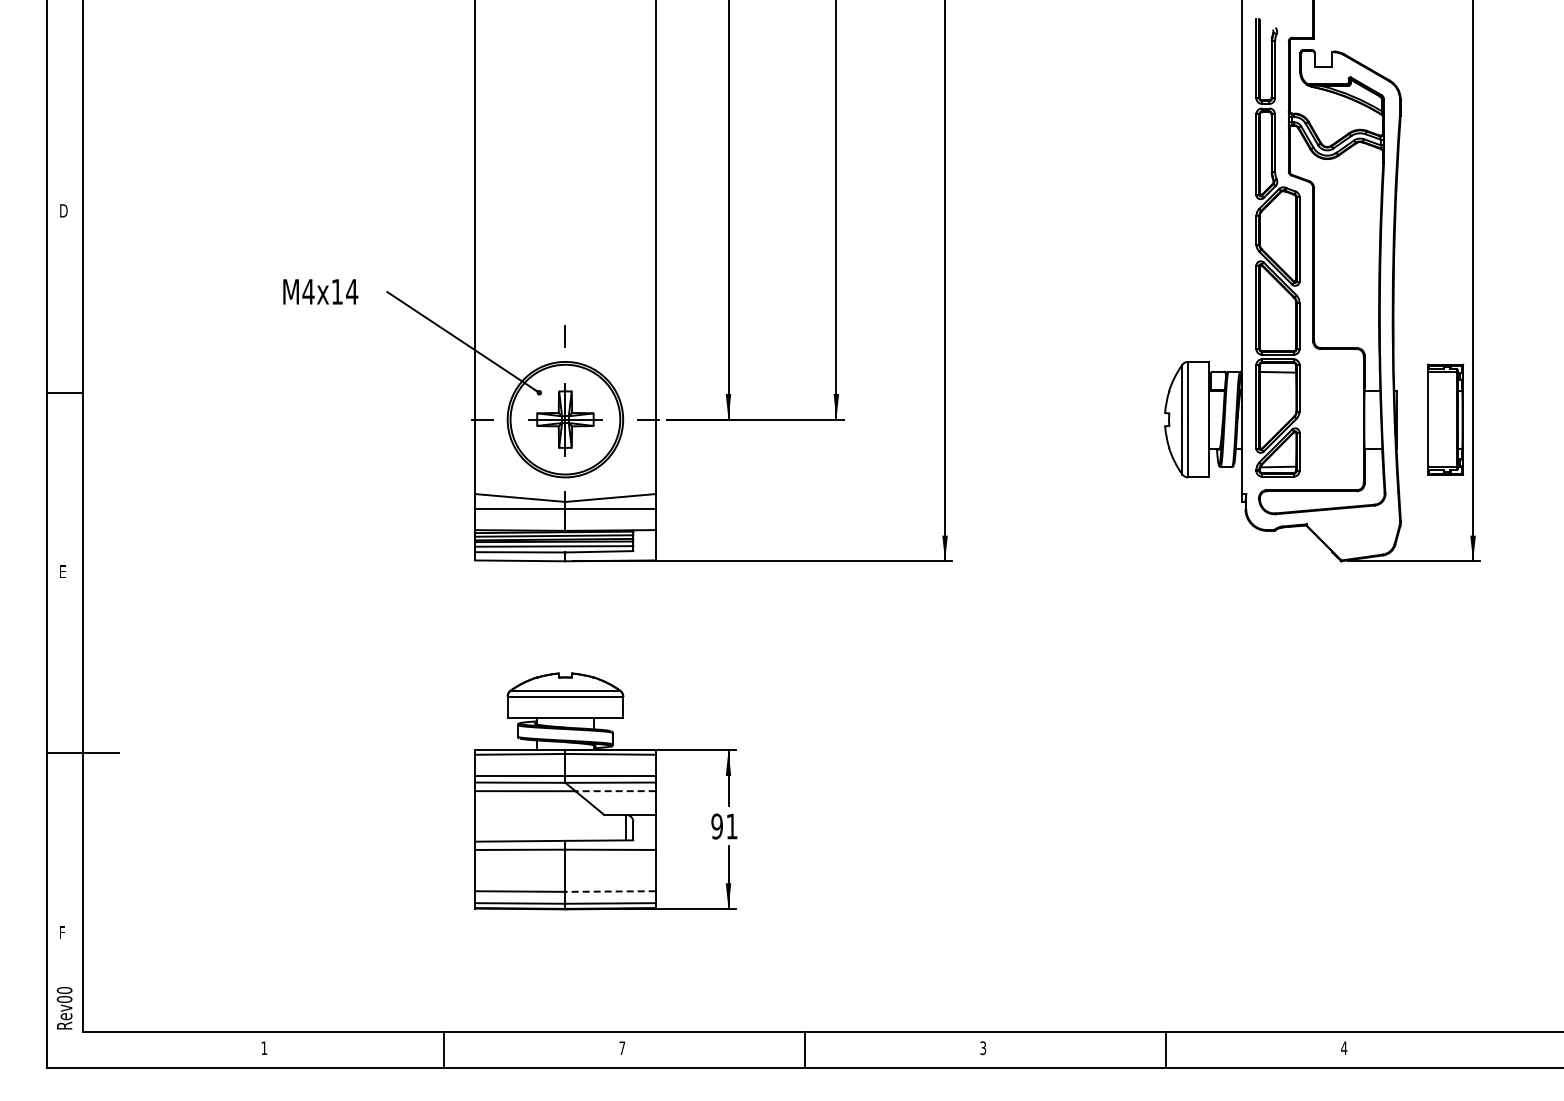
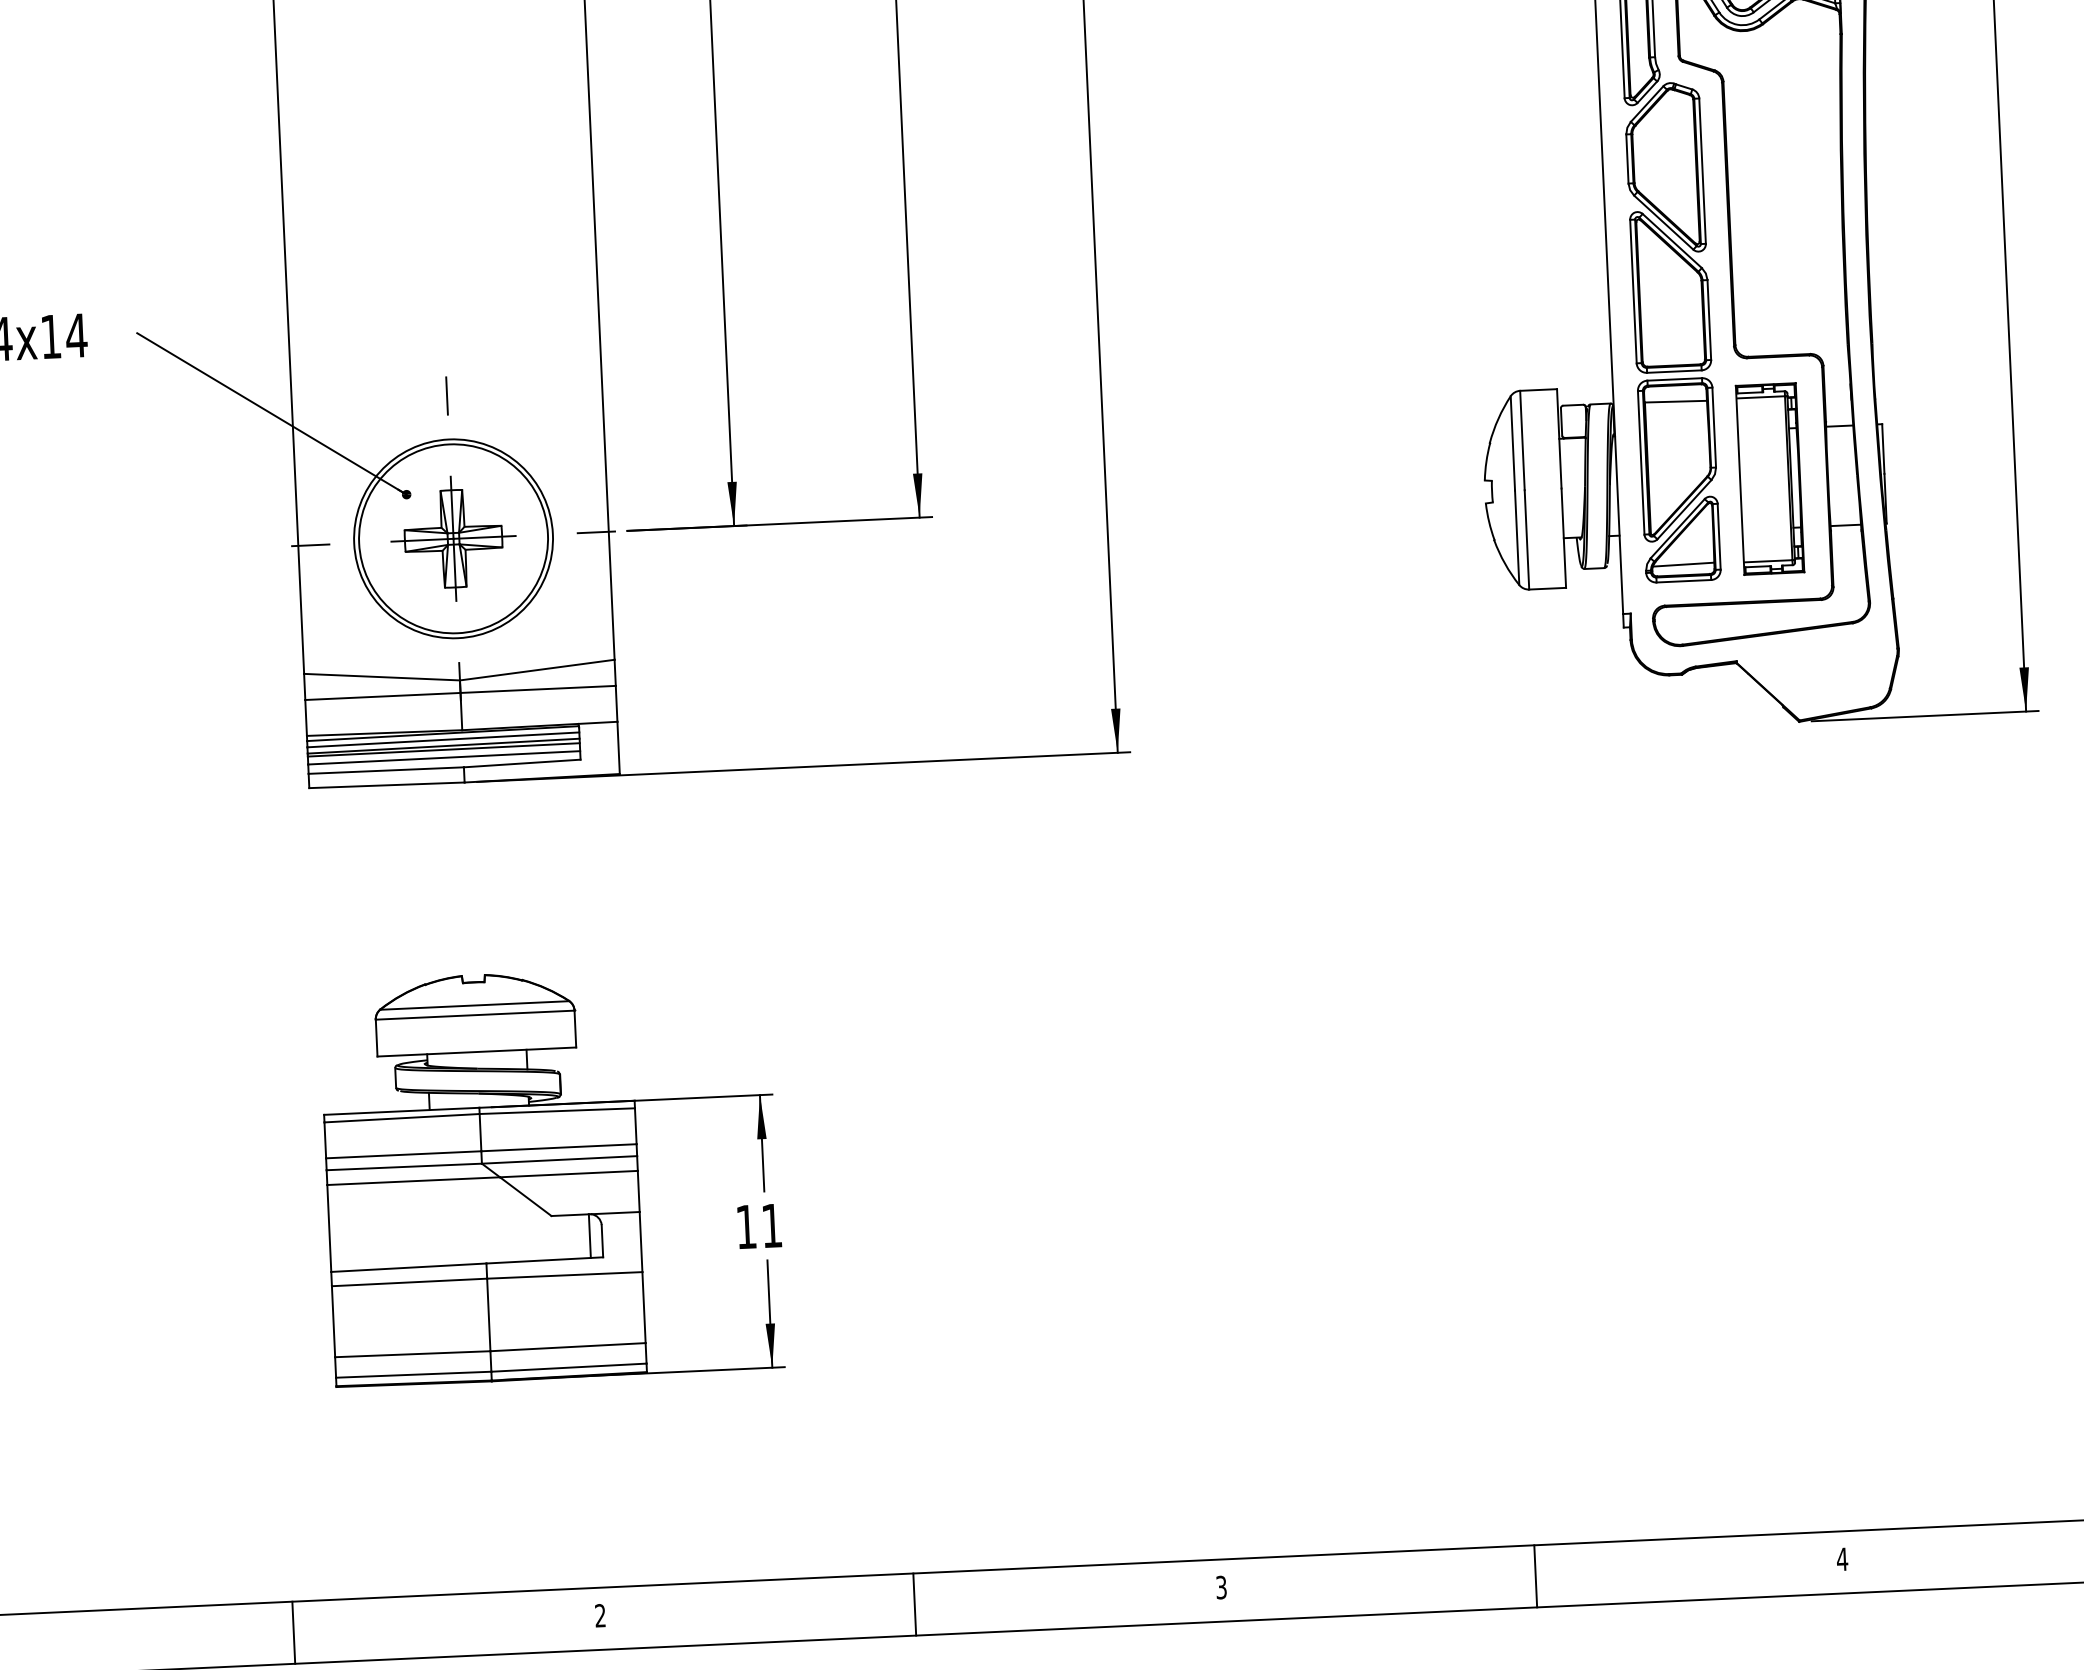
part: (1445, 419) -> (1769, 478), moved
line: (615, 791) -> (568, 1174), dashed -> solid
text: (716, 826) -> (745, 1226), 91 -> 11
line: (610, 891) -> (567, 1347), dashed -> solid
text: (622, 1047) -> (600, 1614), 7 -> 2

